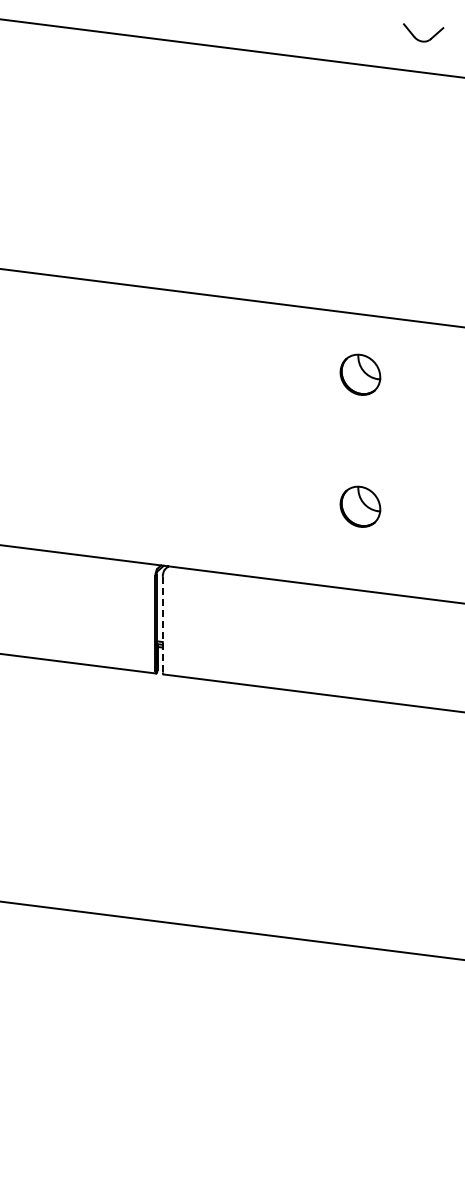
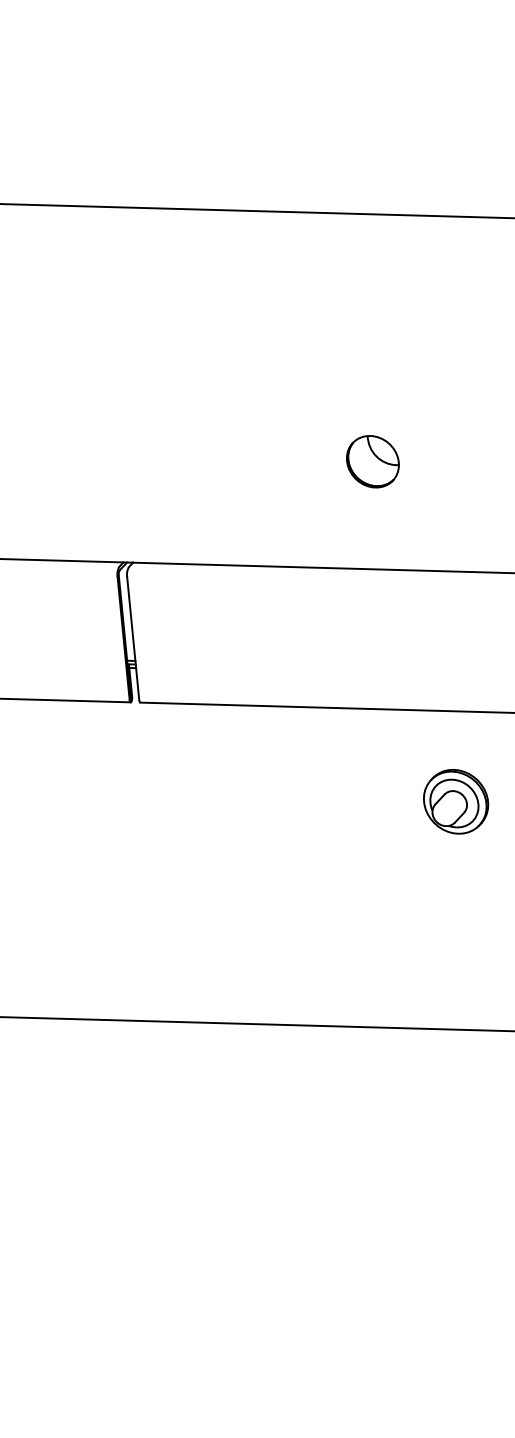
part: (360, 374) -> (356, 291), removed
line: (162, 624) -> (132, 638), dashed -> solid
part: (398, 774) -> (455, 801), added

